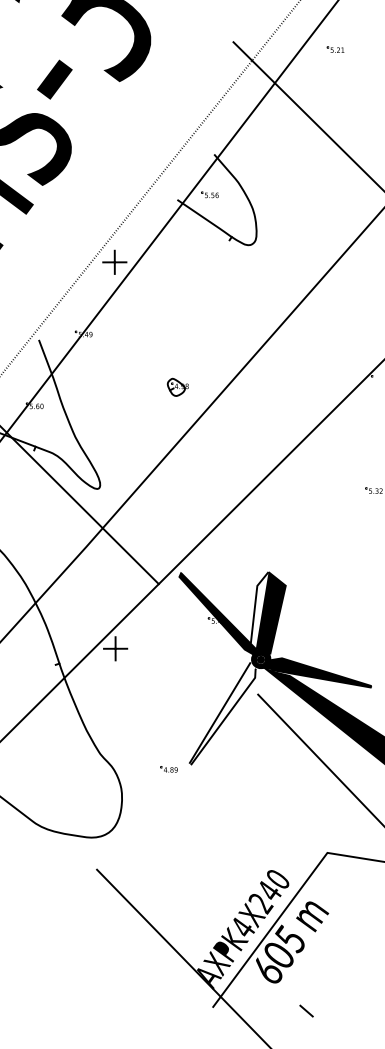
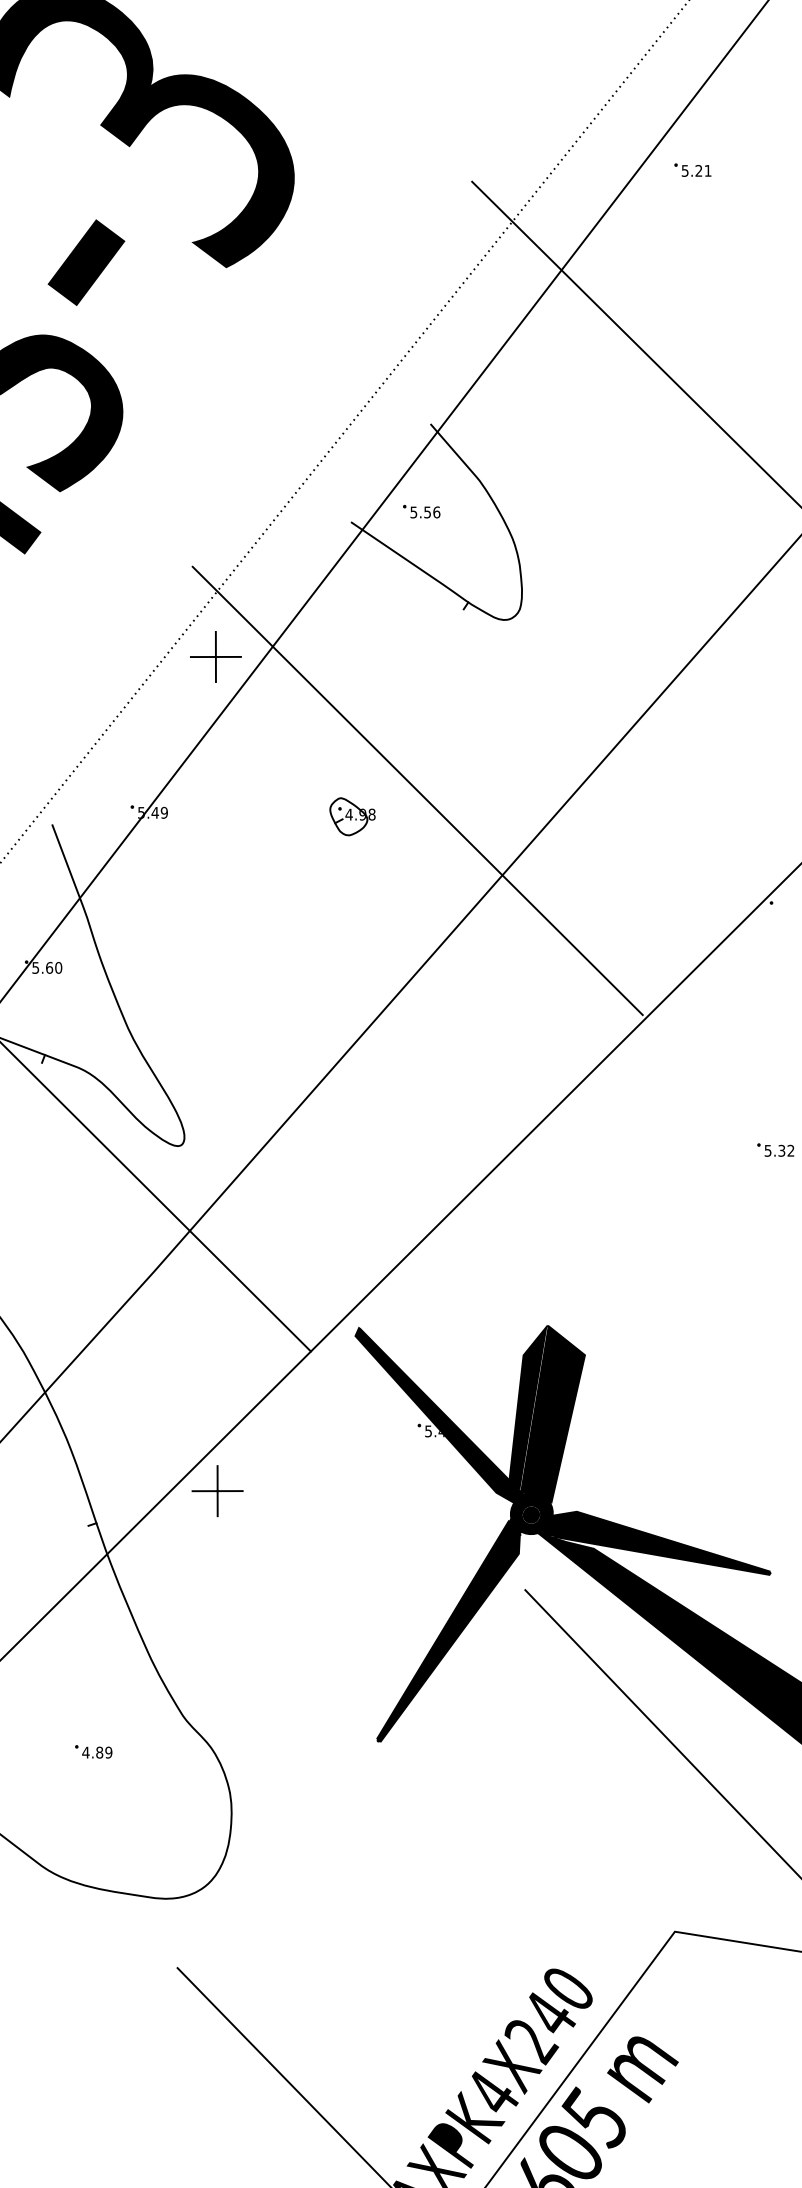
part: (335, 49) -> (692, 169), moved
line: (208, 324) -> (418, 791), added
part: (177, 386) -> (351, 814), moved
fill: (259, 610) -> (528, 1408), added
fill: (223, 712) -> (450, 1628), added
part: (168, 769) -> (92, 1751), moved

